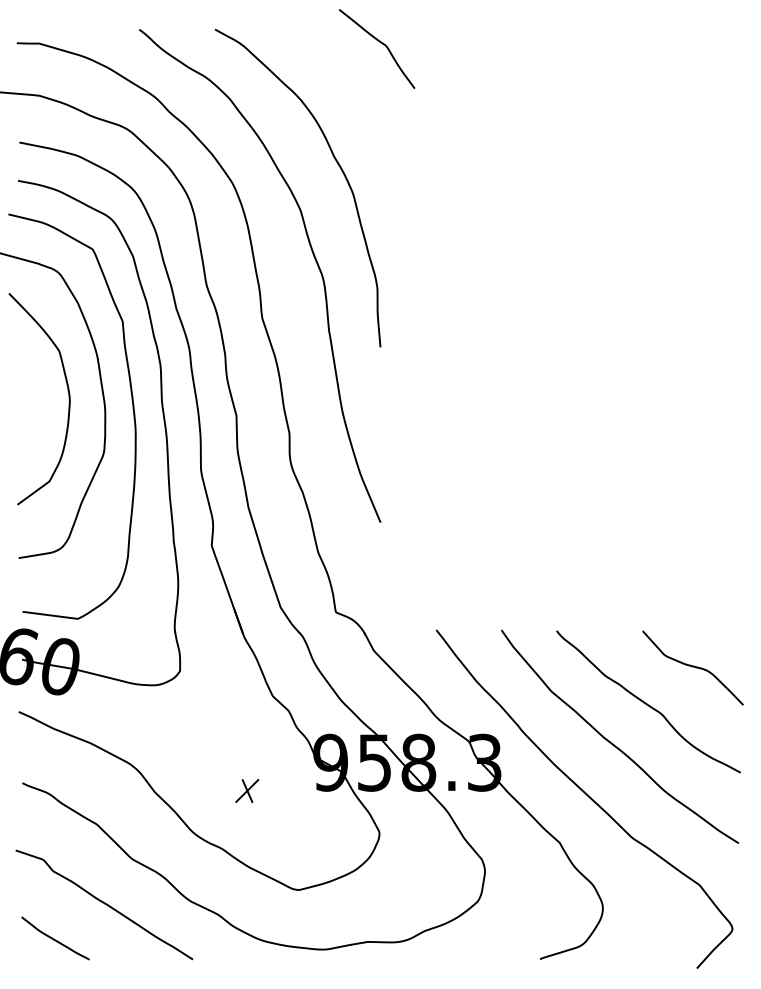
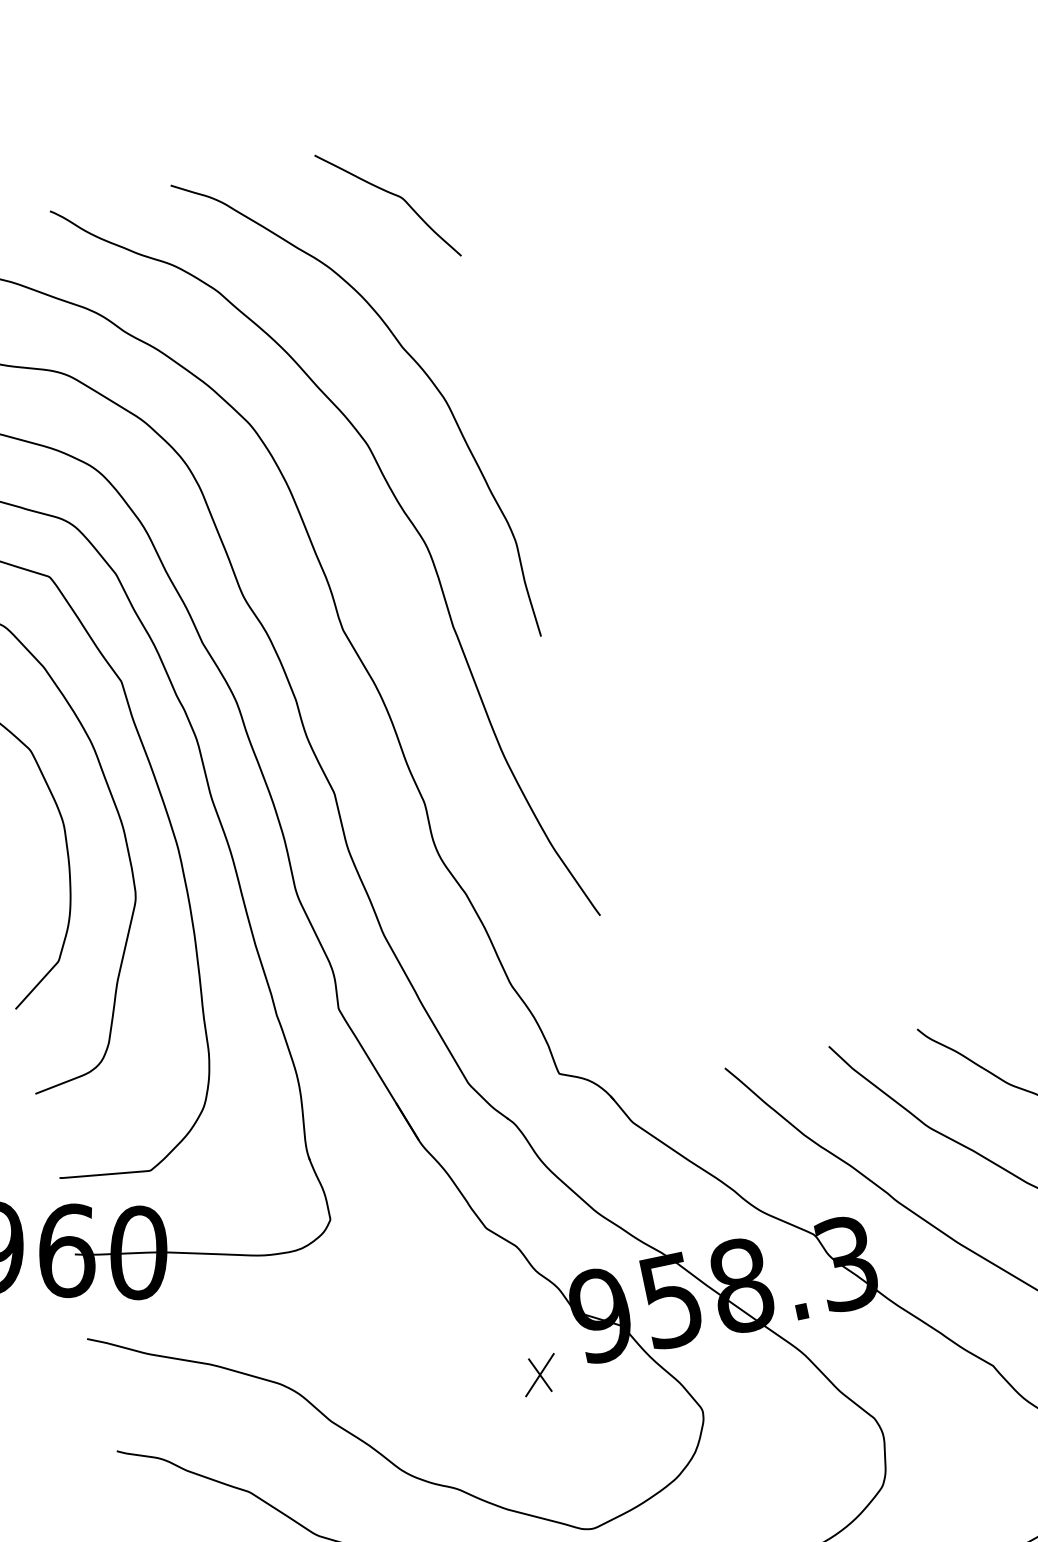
curve: (380, 43) -> (391, 195), moved
part: (247, 790) -> (540, 1374), moved

